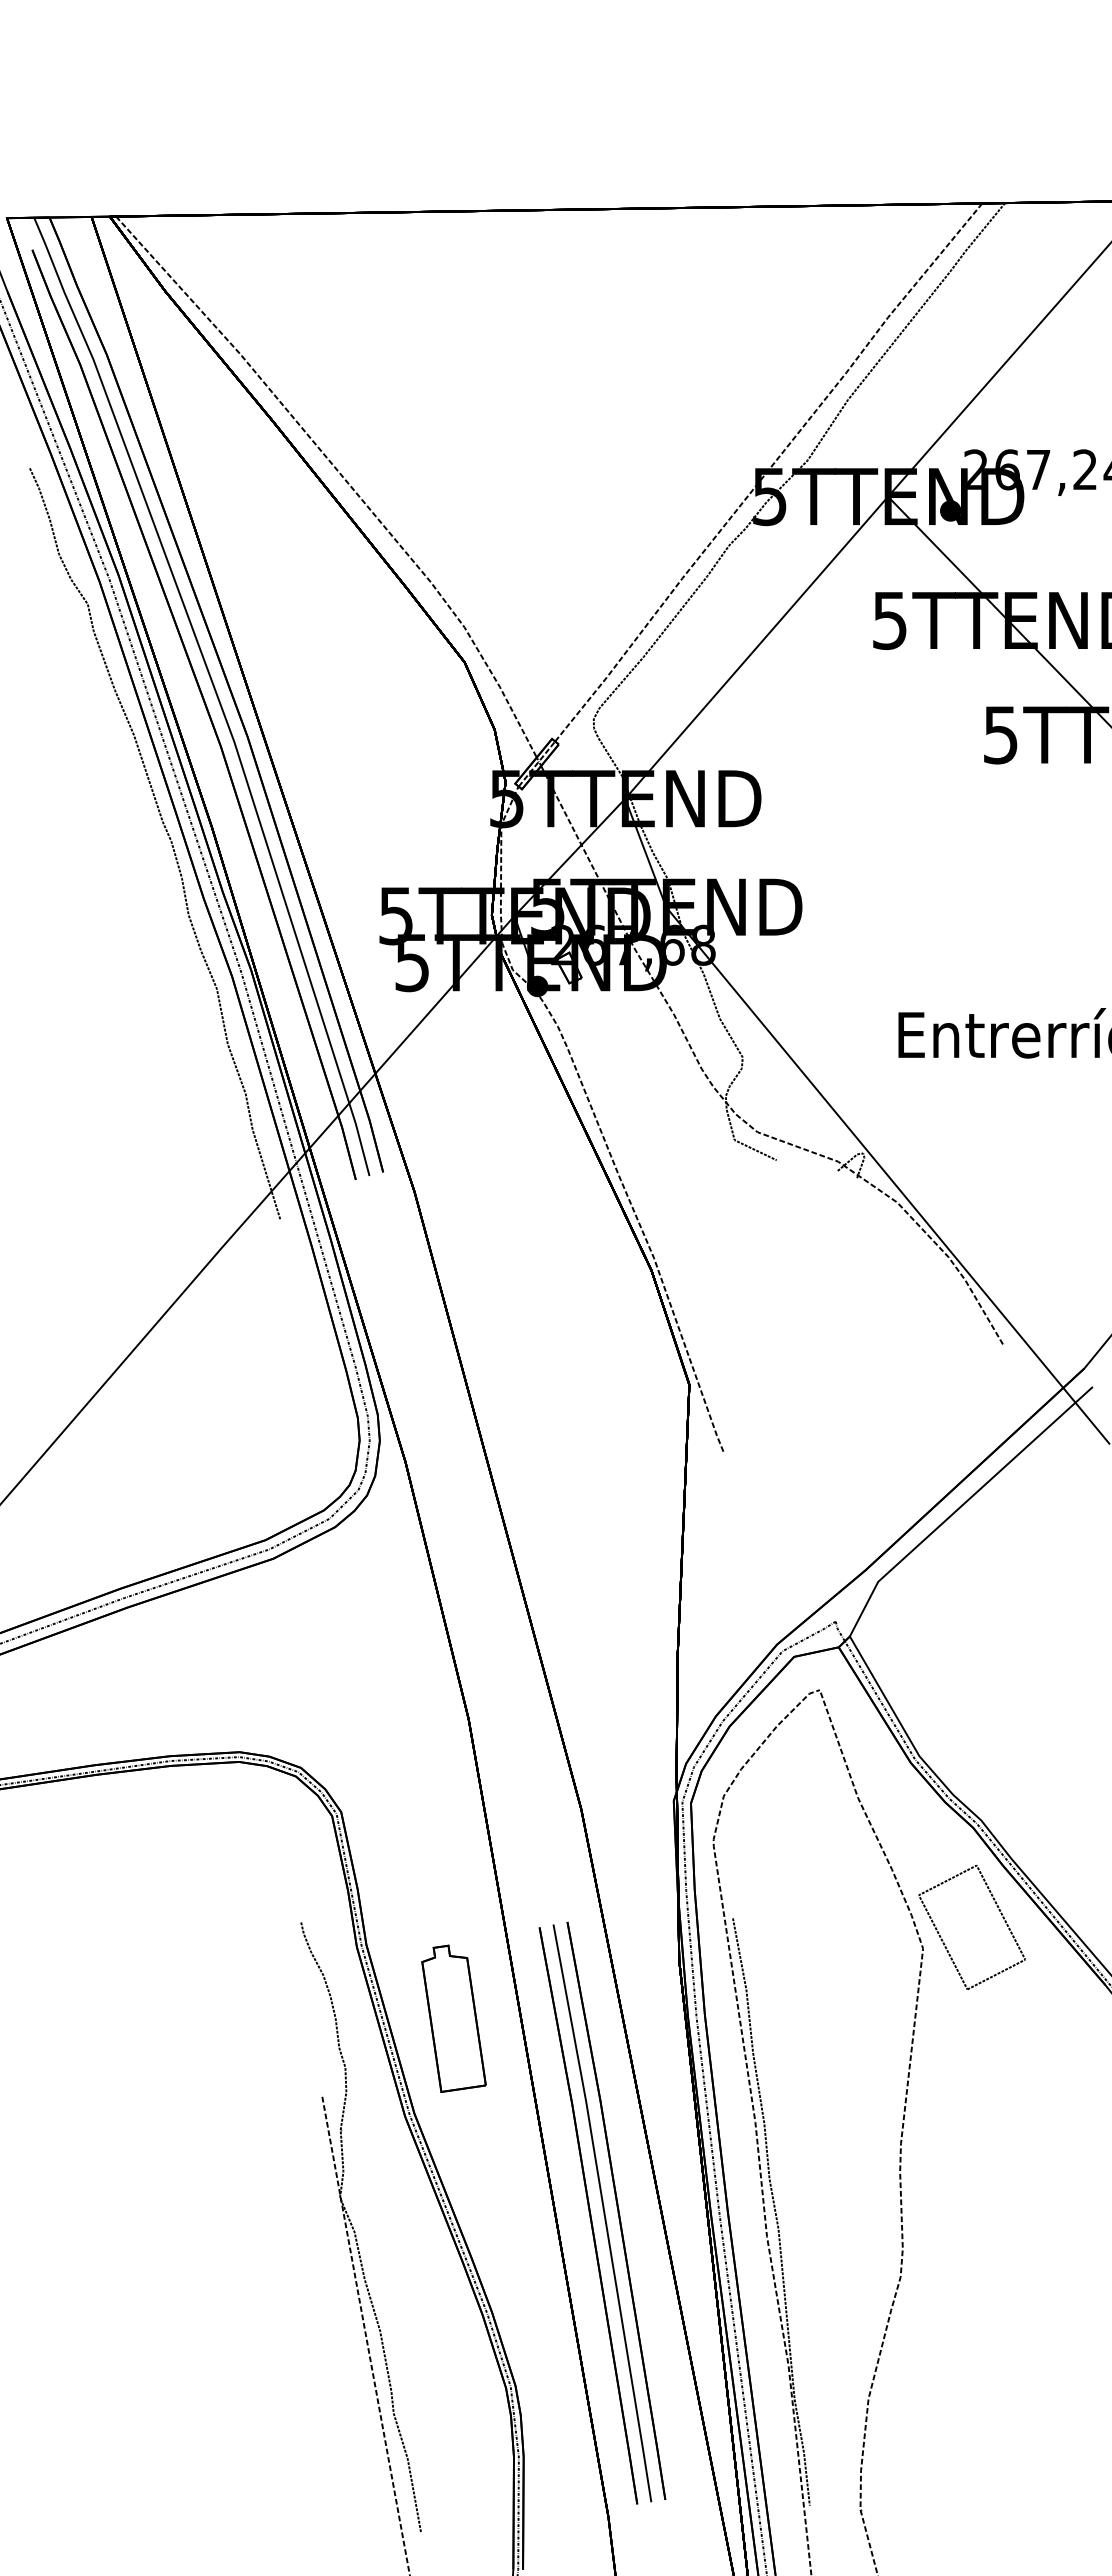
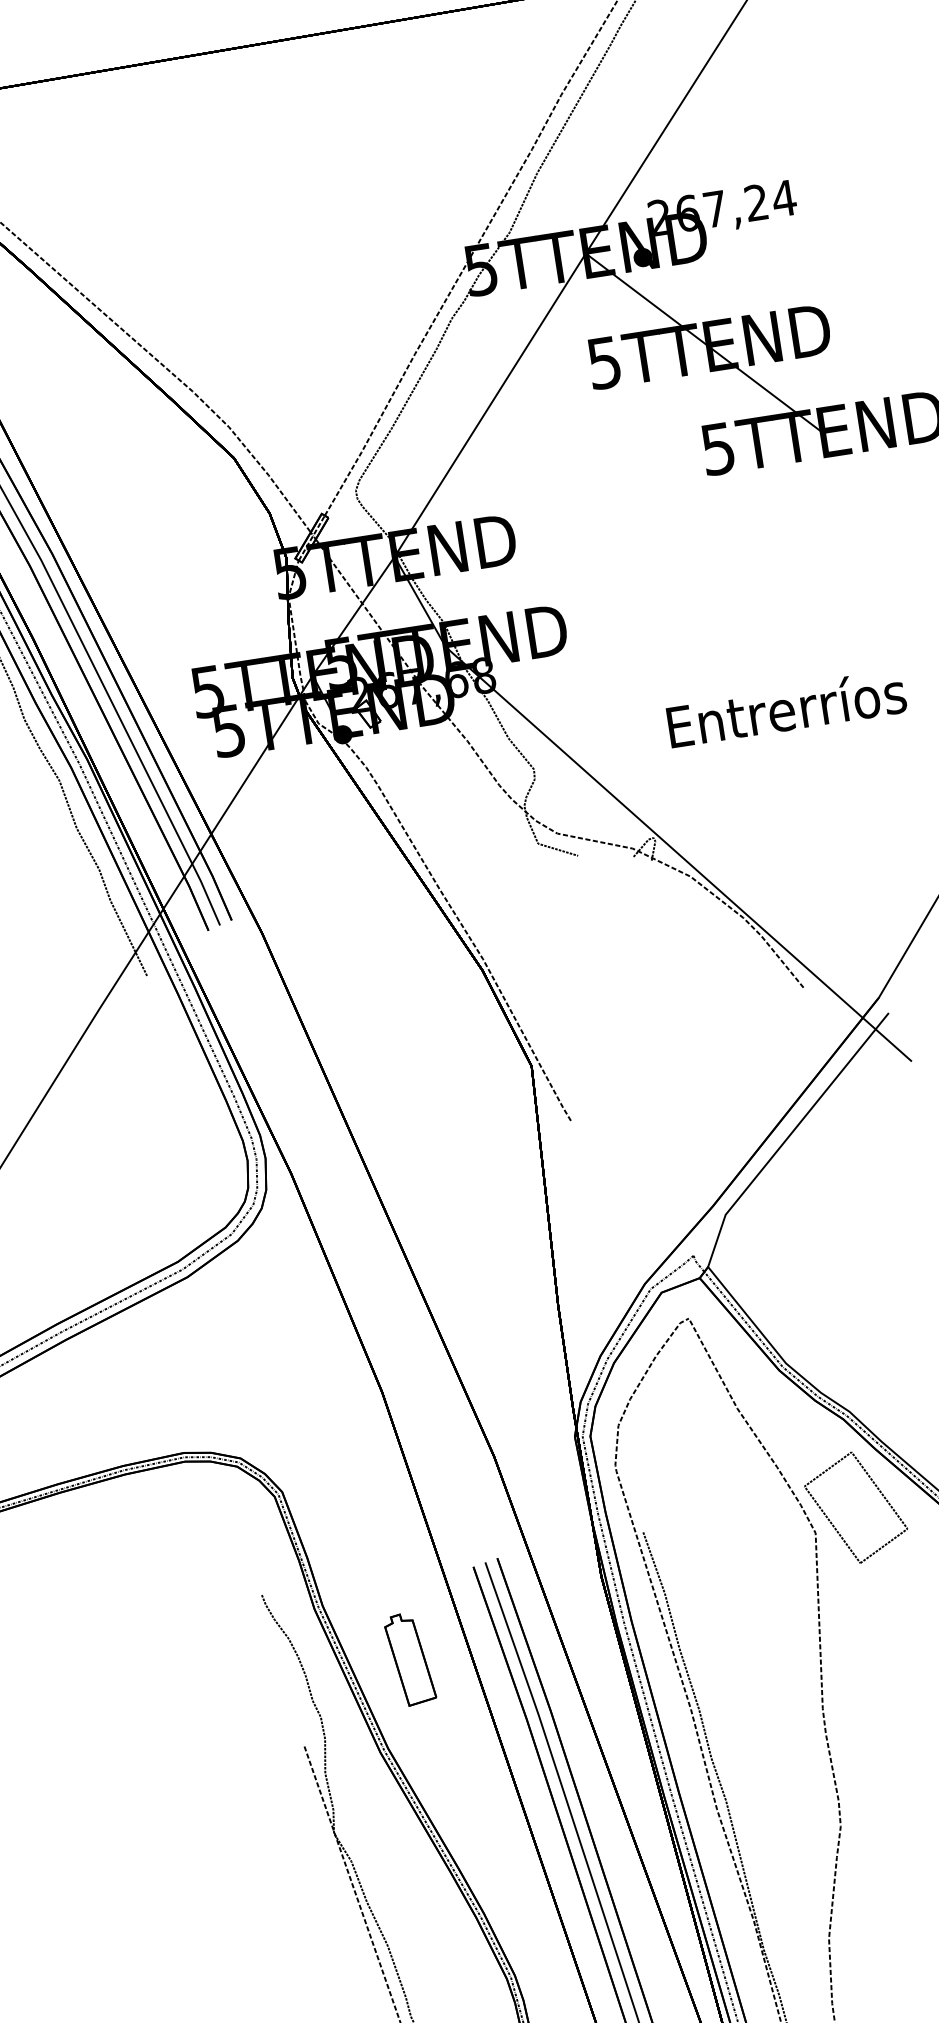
part: (453, 2018) -> (409, 1659), size x0.7

